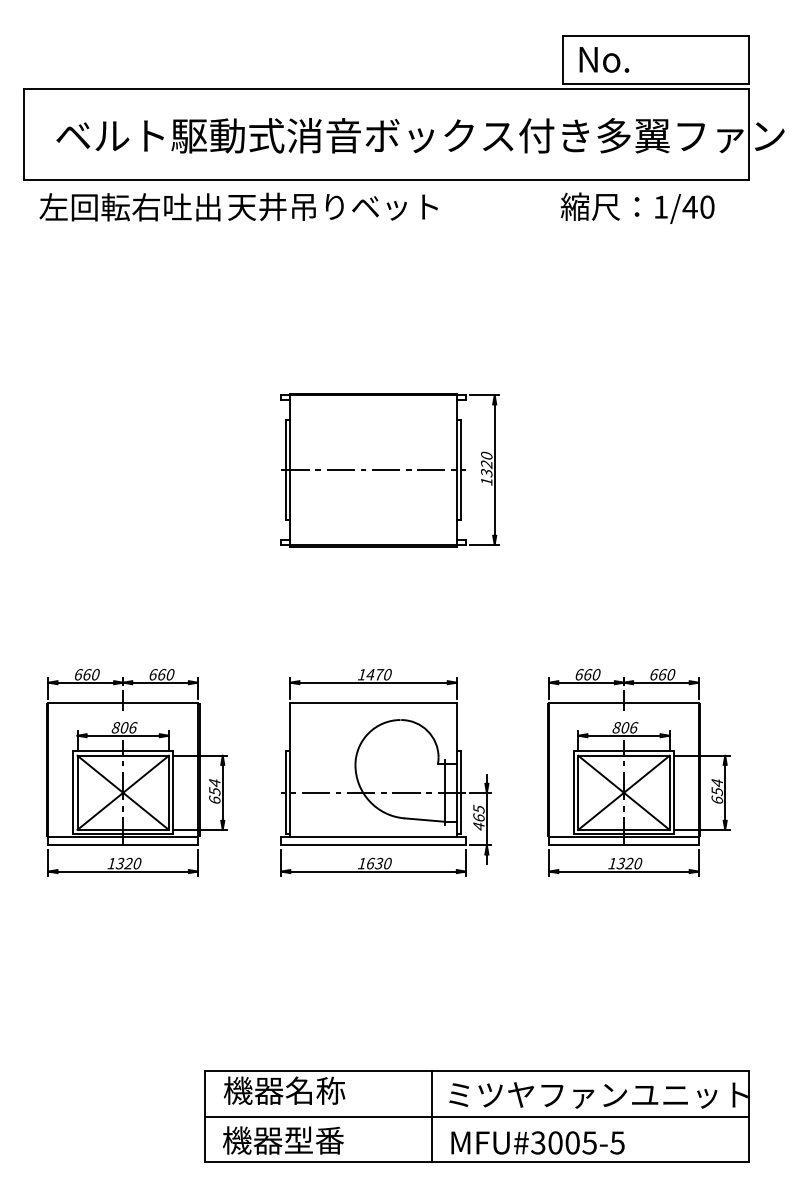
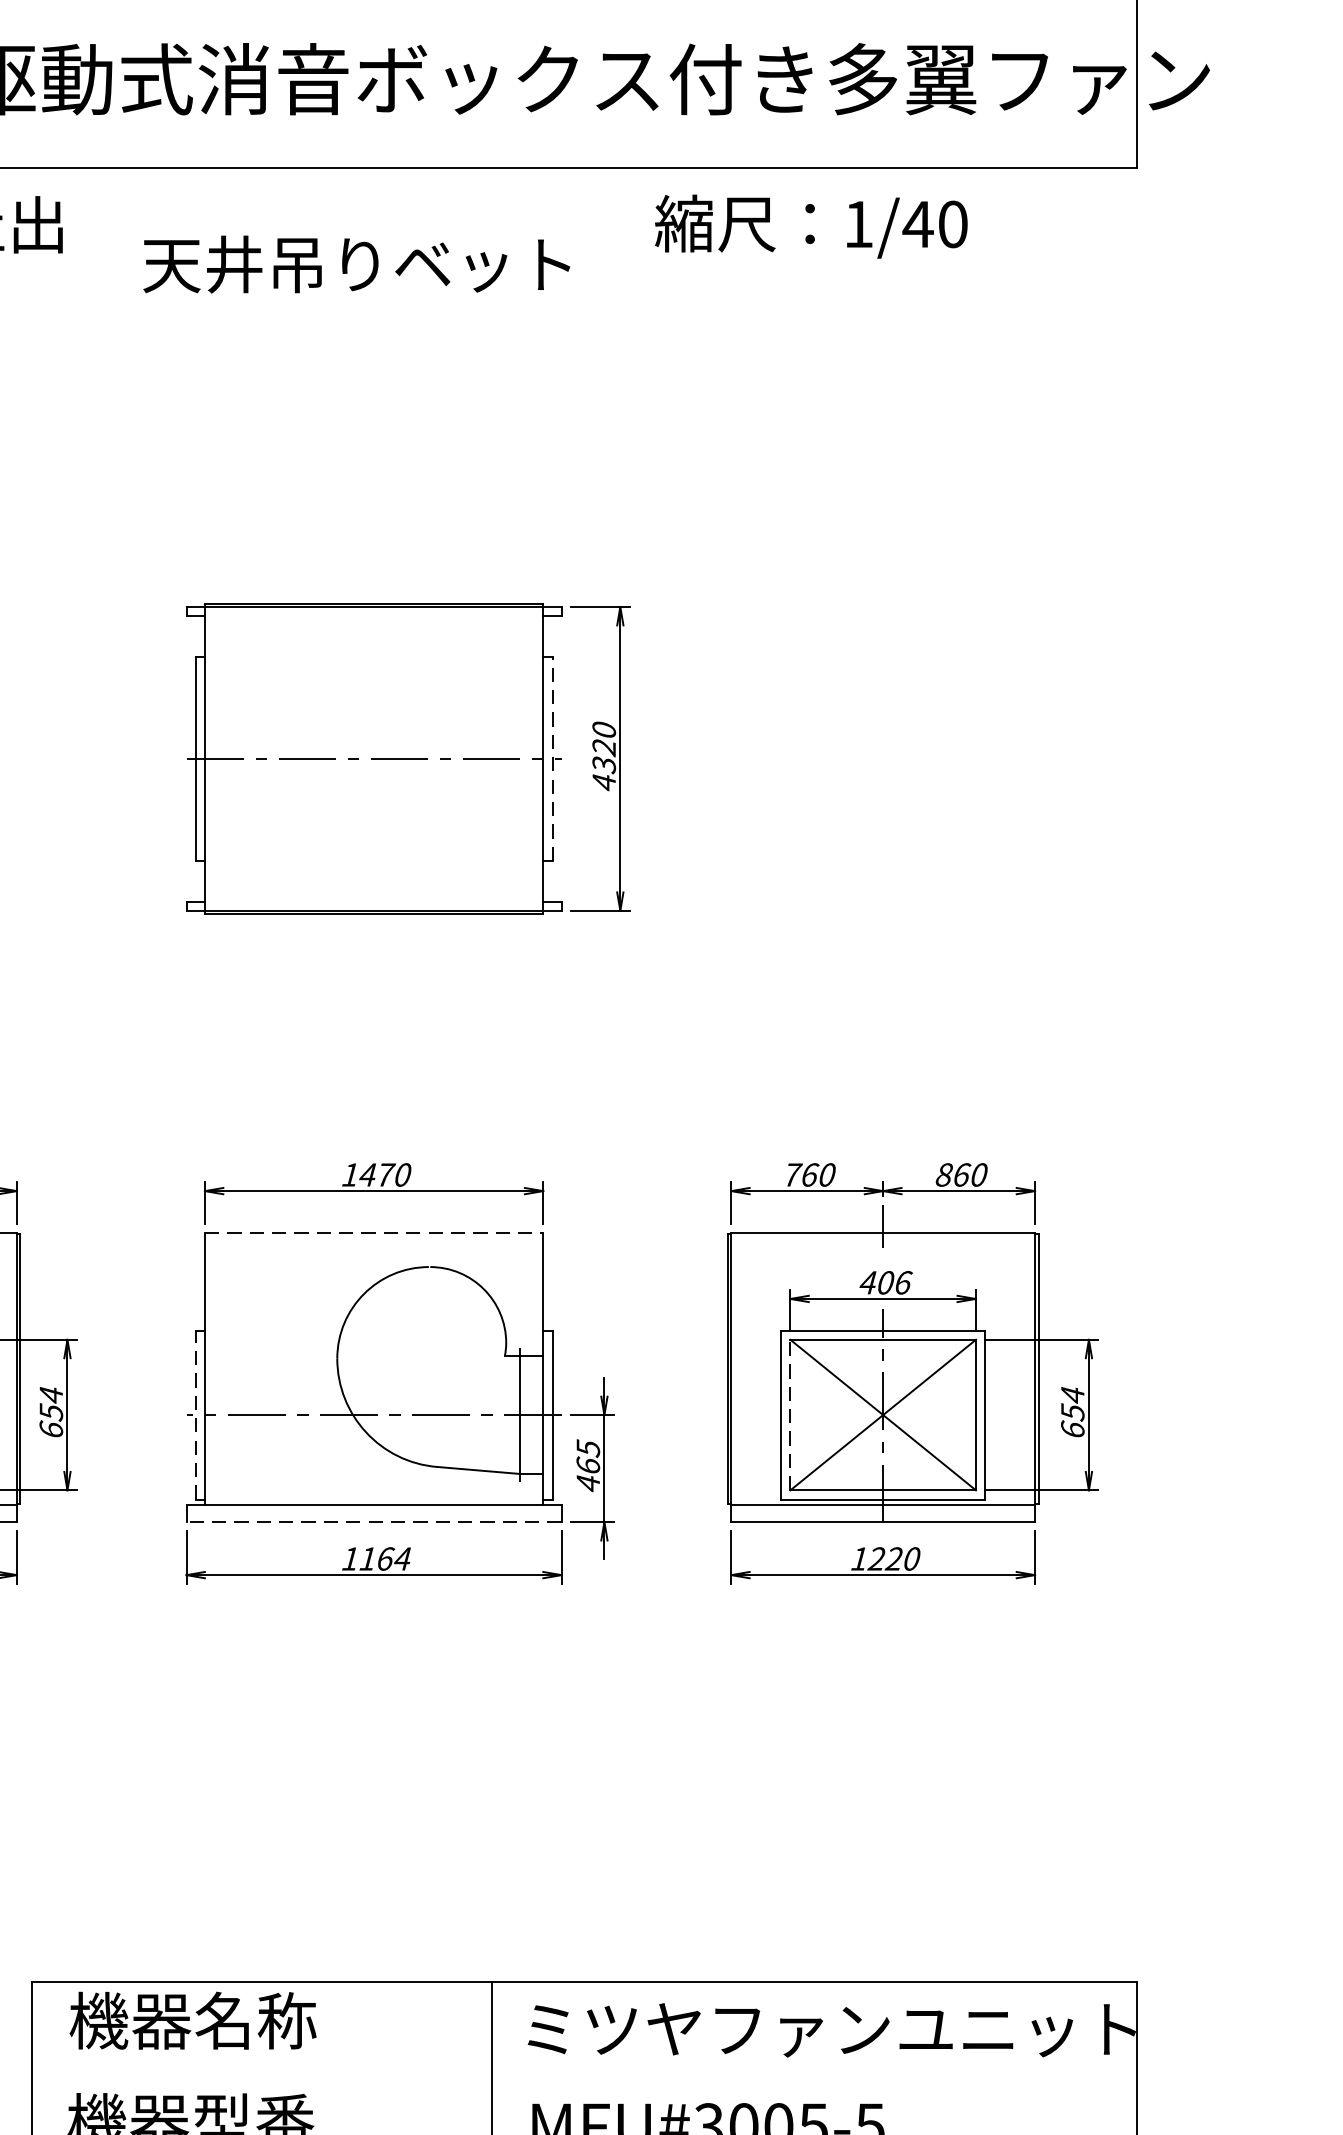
text: (332, 206) -> (355, 263), moved
text: (637, 207) -> (811, 225), moved
line: (461, 469) -> (552, 757), solid -> dashed
text: (486, 481) -> (603, 782), 1320 -> 4320
text: (579, 674) -> (792, 1174), 660 -> 760
text: (653, 674) -> (943, 1174), 660 -> 860
line: (374, 703) -> (375, 1233), solid -> dashed
text: (616, 727) -> (867, 1282), 806 -> 406
line: (285, 792) -> (195, 1414), solid -> dashed
line: (578, 792) -> (790, 1414), solid -> dashed
line: (373, 845) -> (373, 1522), solid -> dashed
text: (378, 863) -> (384, 1558), 1630 -> 1164
text: (620, 863) -> (876, 1558), 1320 -> 1220
line: (476, 1116) -> (583, 2073), removed

